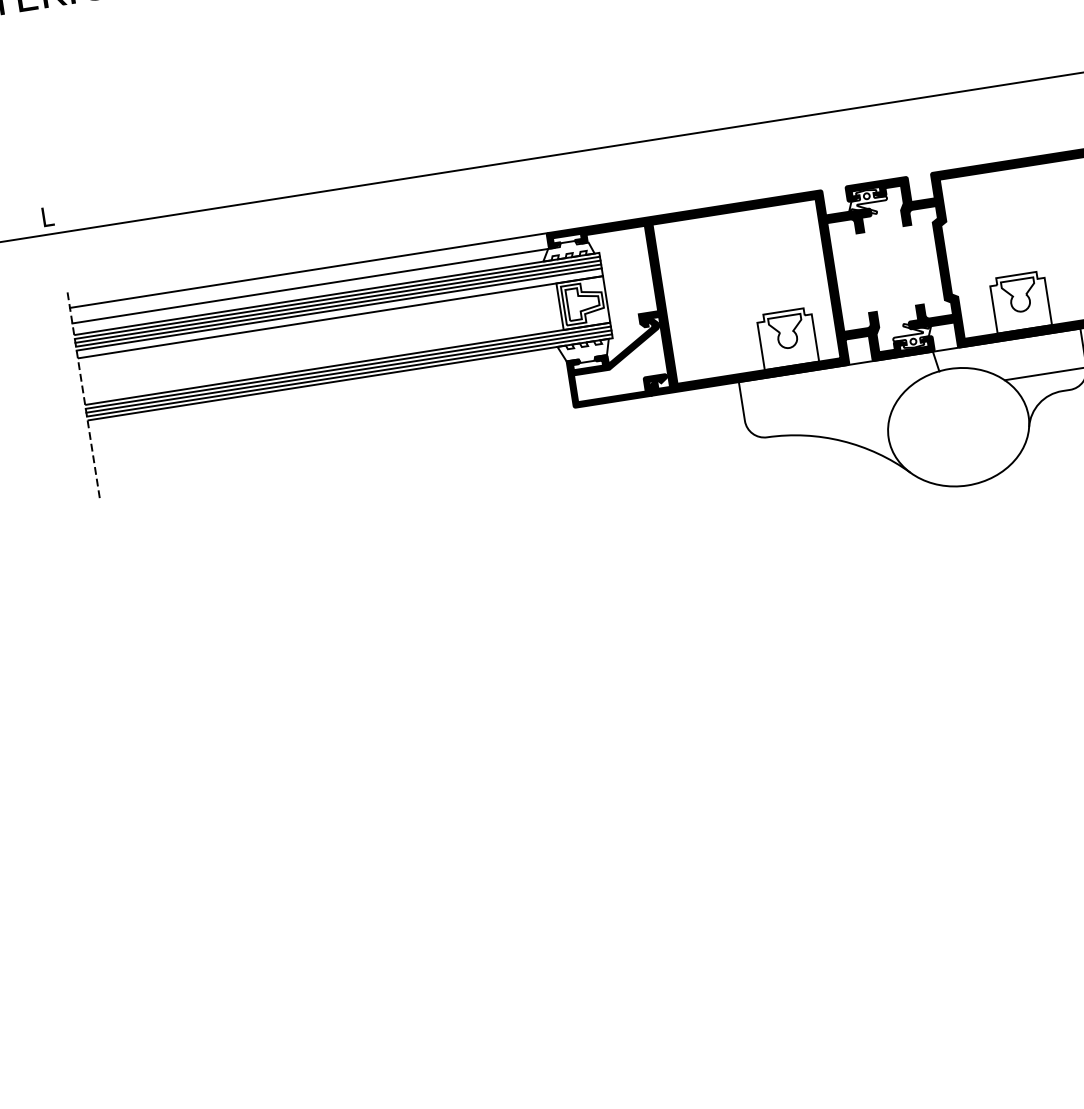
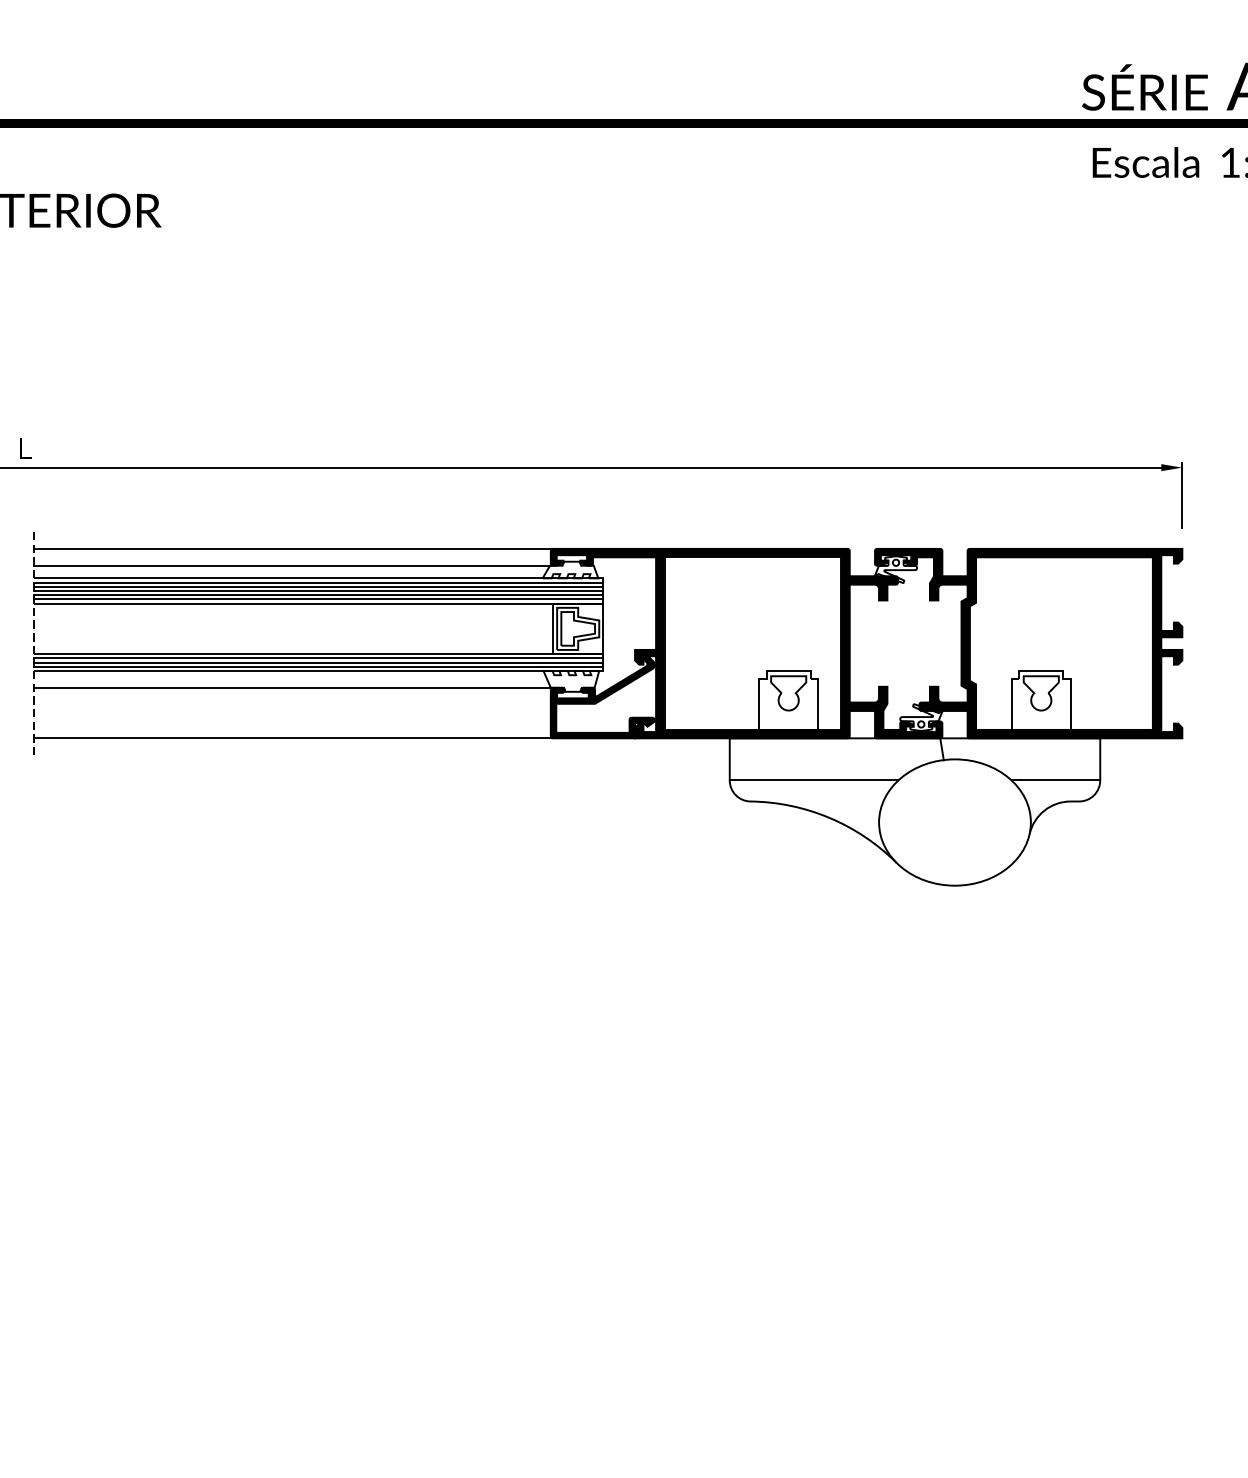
line: (339, 313) -> (318, 599), added
line: (327, 398) -> (291, 687), added
line: (822, 408) -> (813, 780), added
line: (335, 445) -> (292, 738), added

